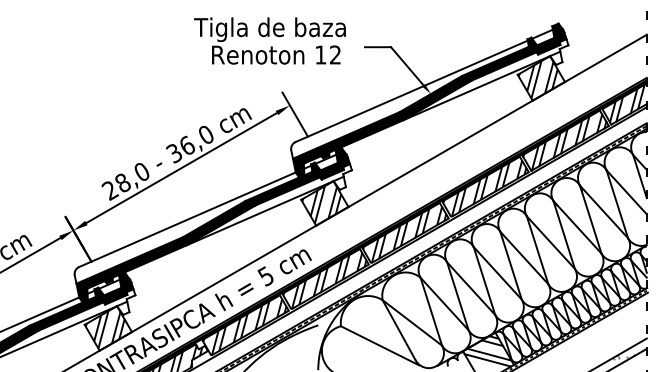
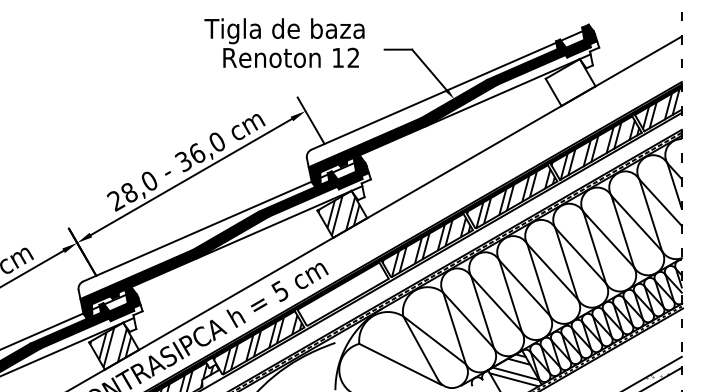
hatch: (537, 79) -> (566, 83), removed
hatch: (324, 280) -> (341, 295), removed

